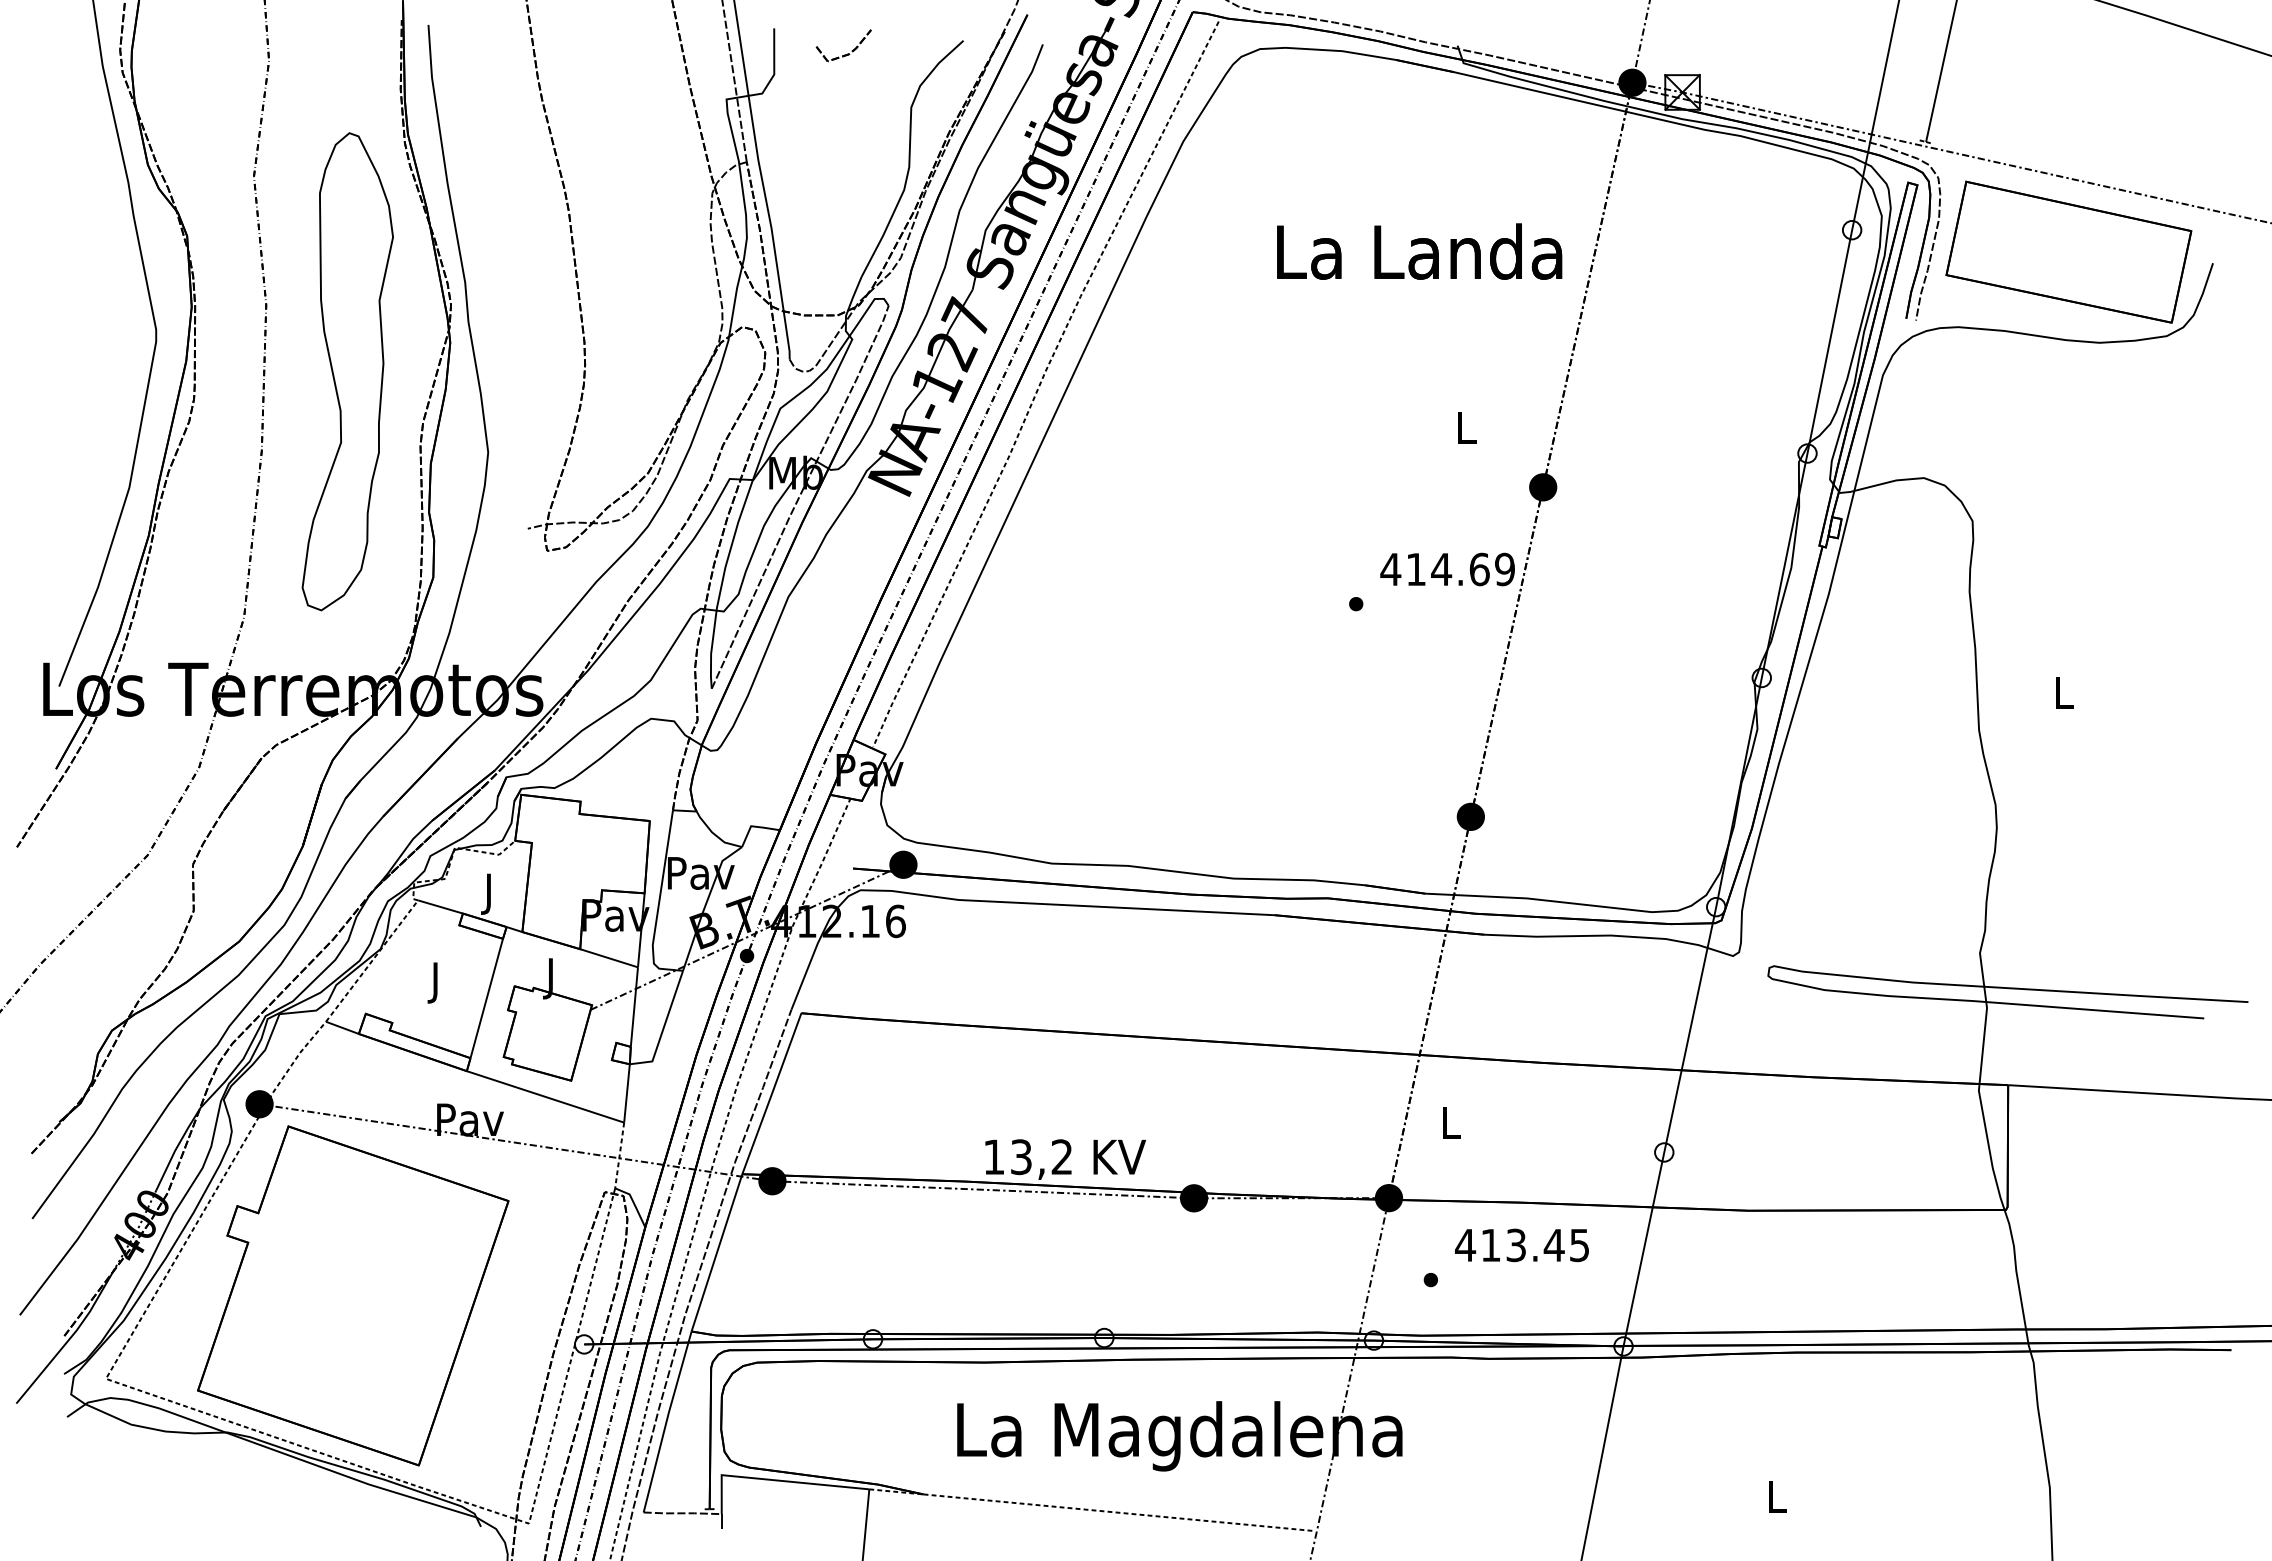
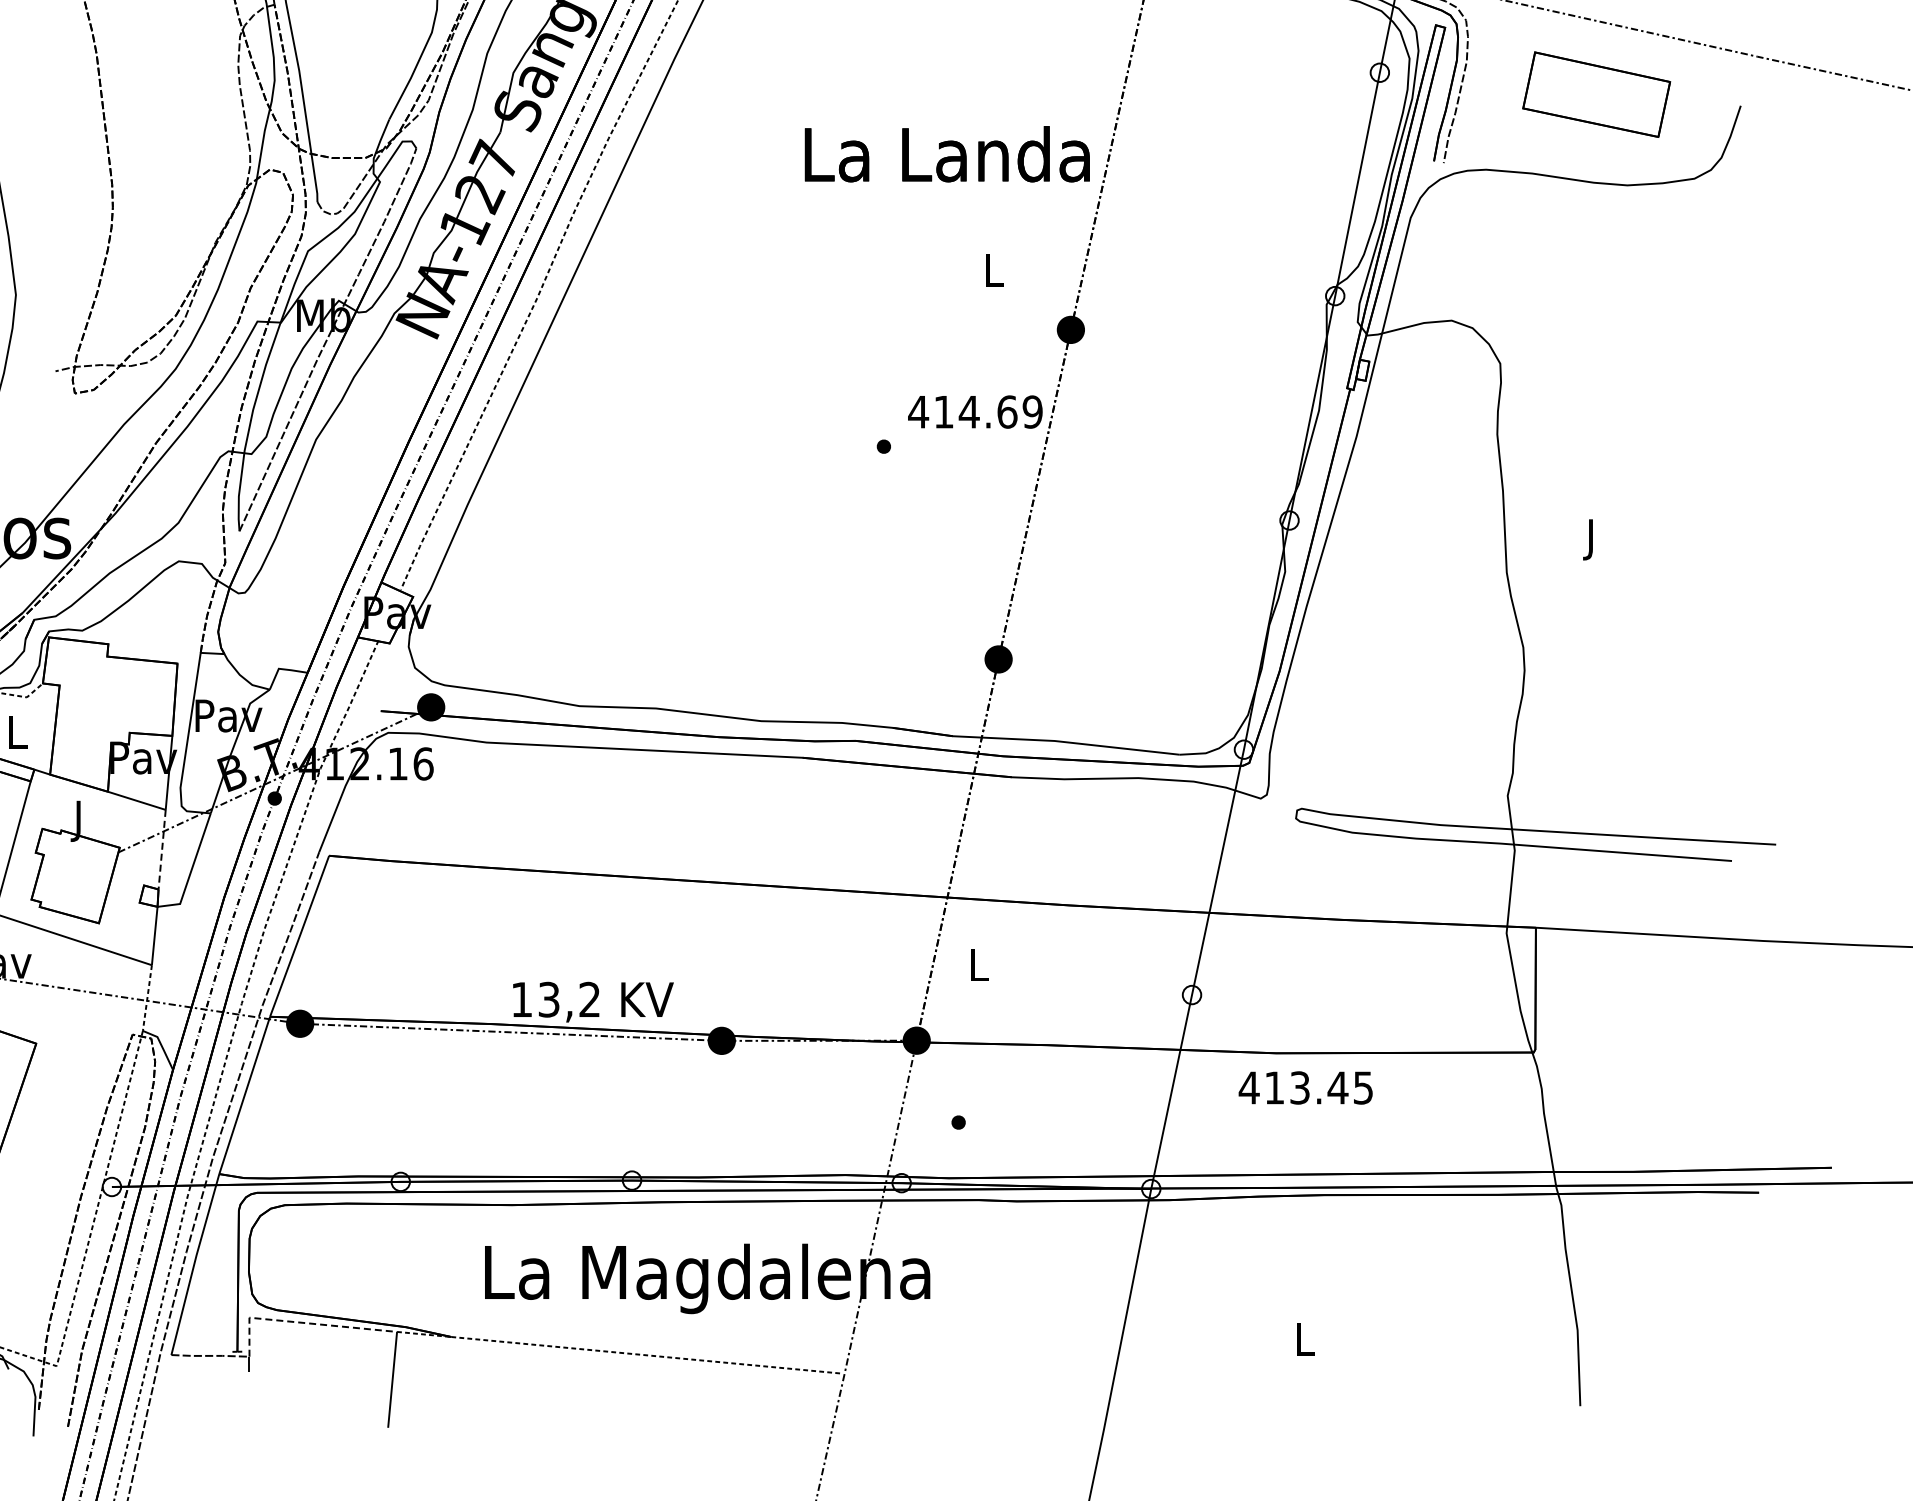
text: (1419, 251) -> (947, 154), moved
part: (2068, 251) -> (1596, 94), size x0.6
text: (2064, 696) -> (1592, 539), L -> J
text: (490, 893) -> (18, 736), J -> L
line: (634, 1007) -> (162, 850), solid -> dashed
text: (1521, 1245) -> (1305, 1088), moved
line: (775, 1480) -> (303, 1323), solid -> dashed

